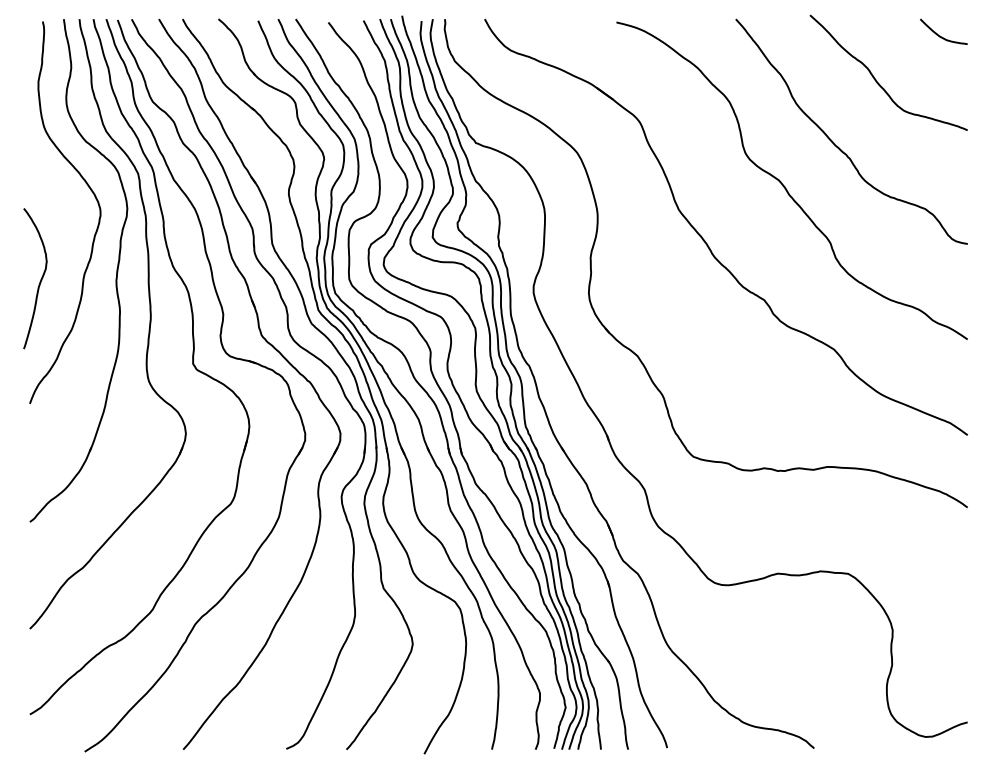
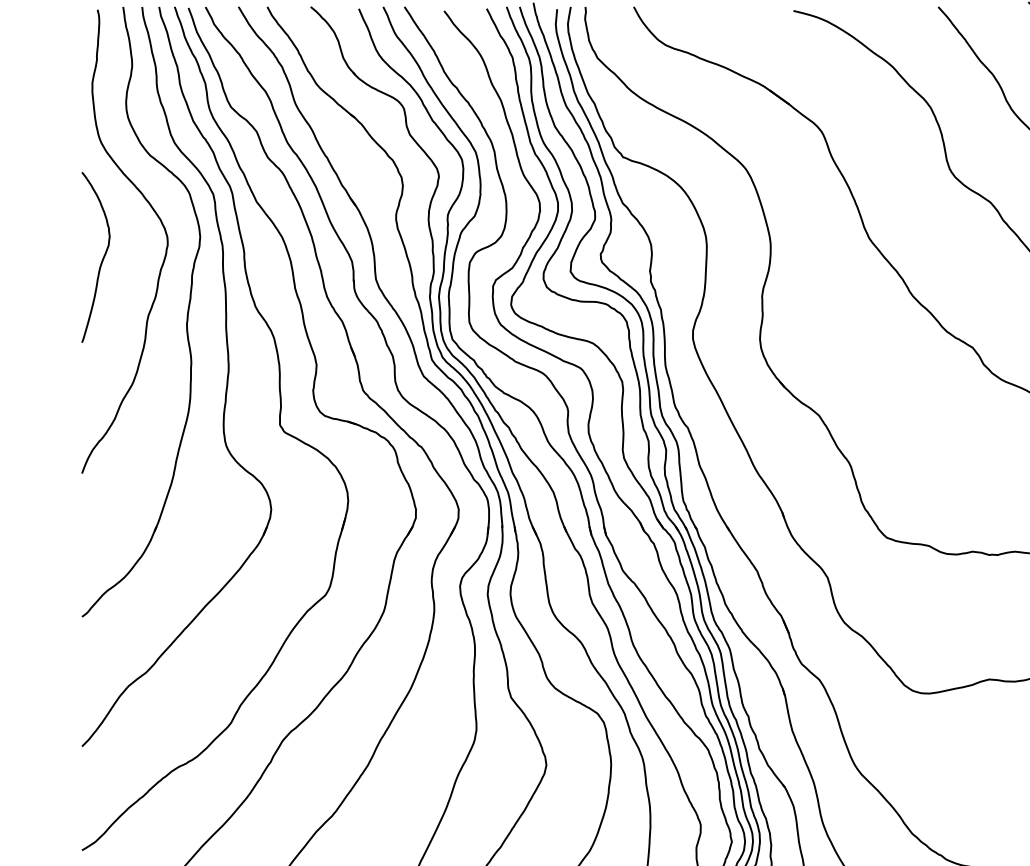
curve: (39, 281) -> (100, 260), moved

